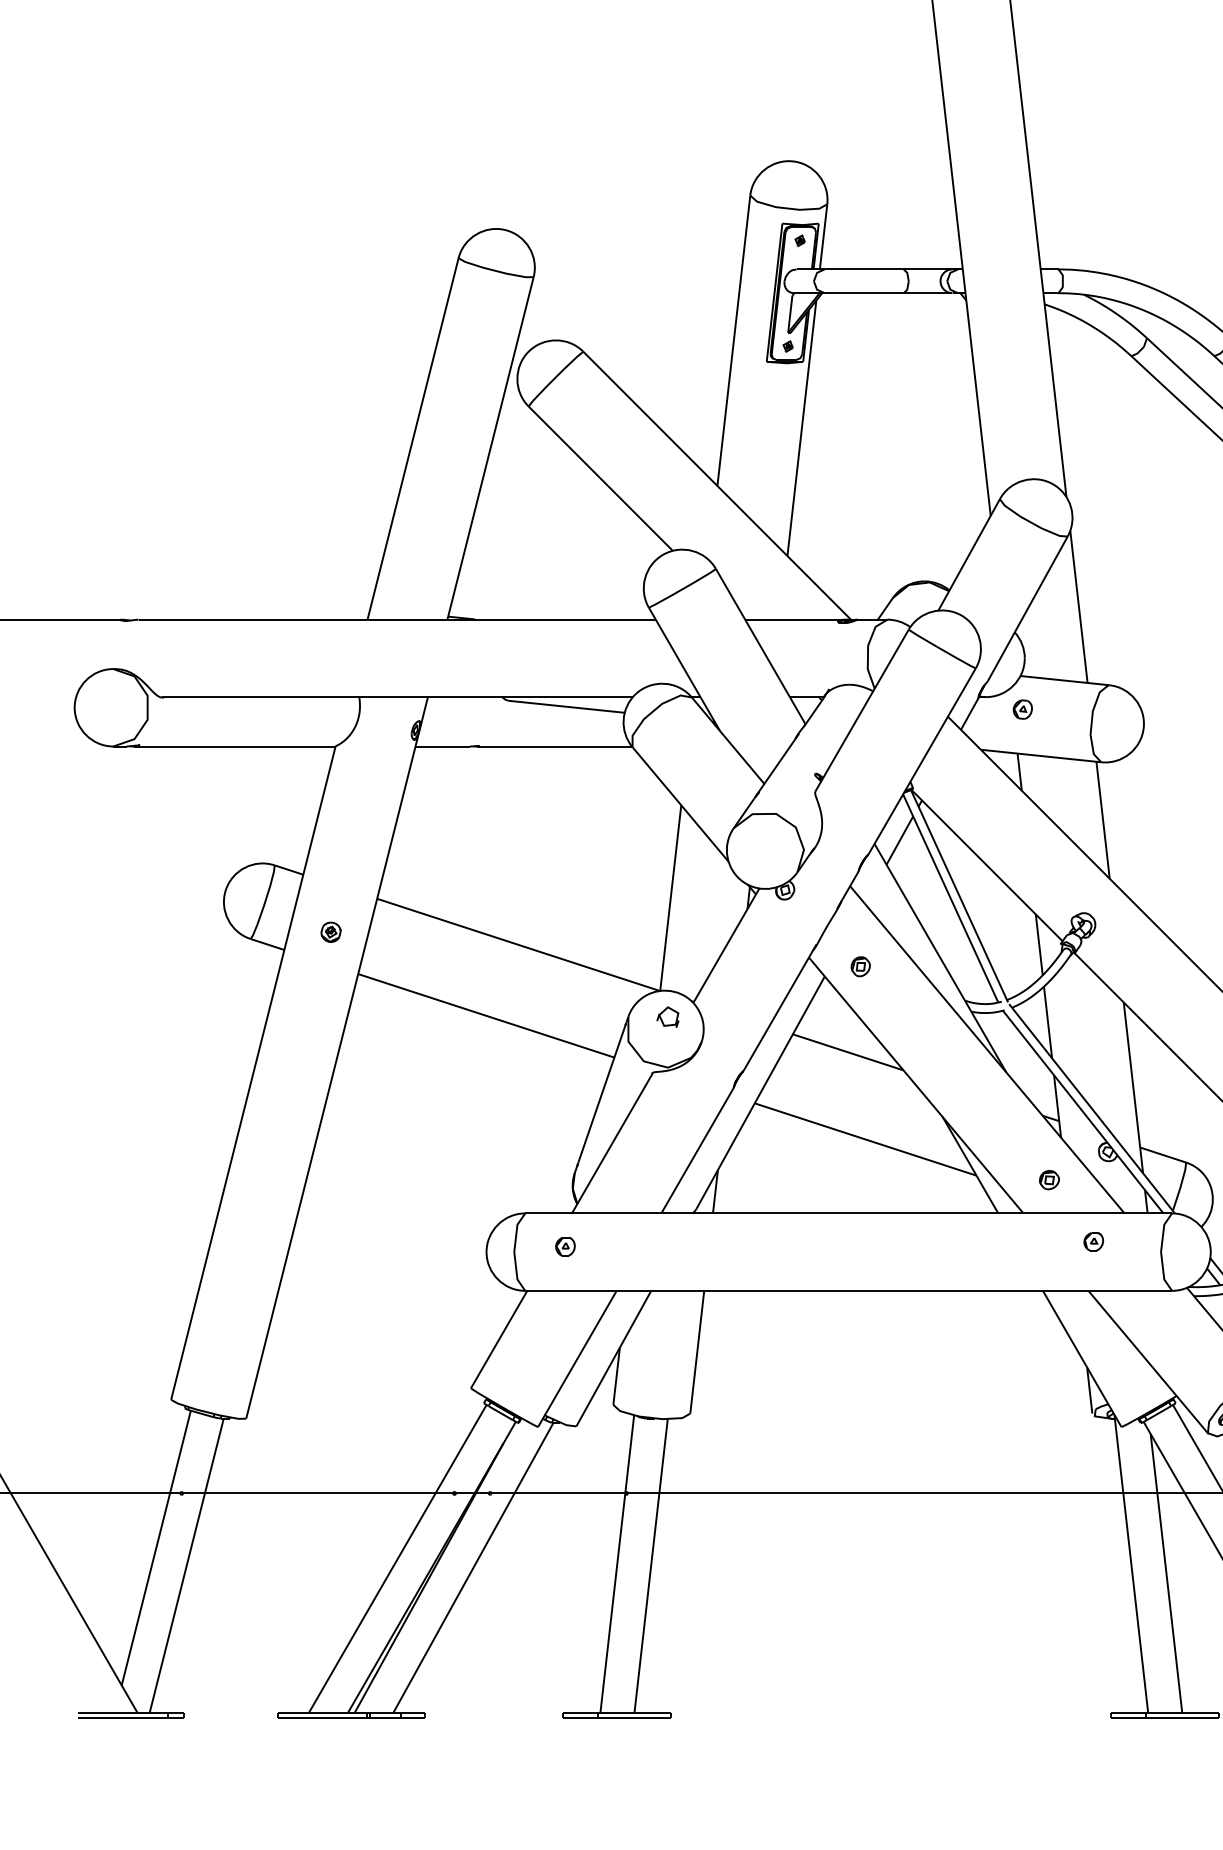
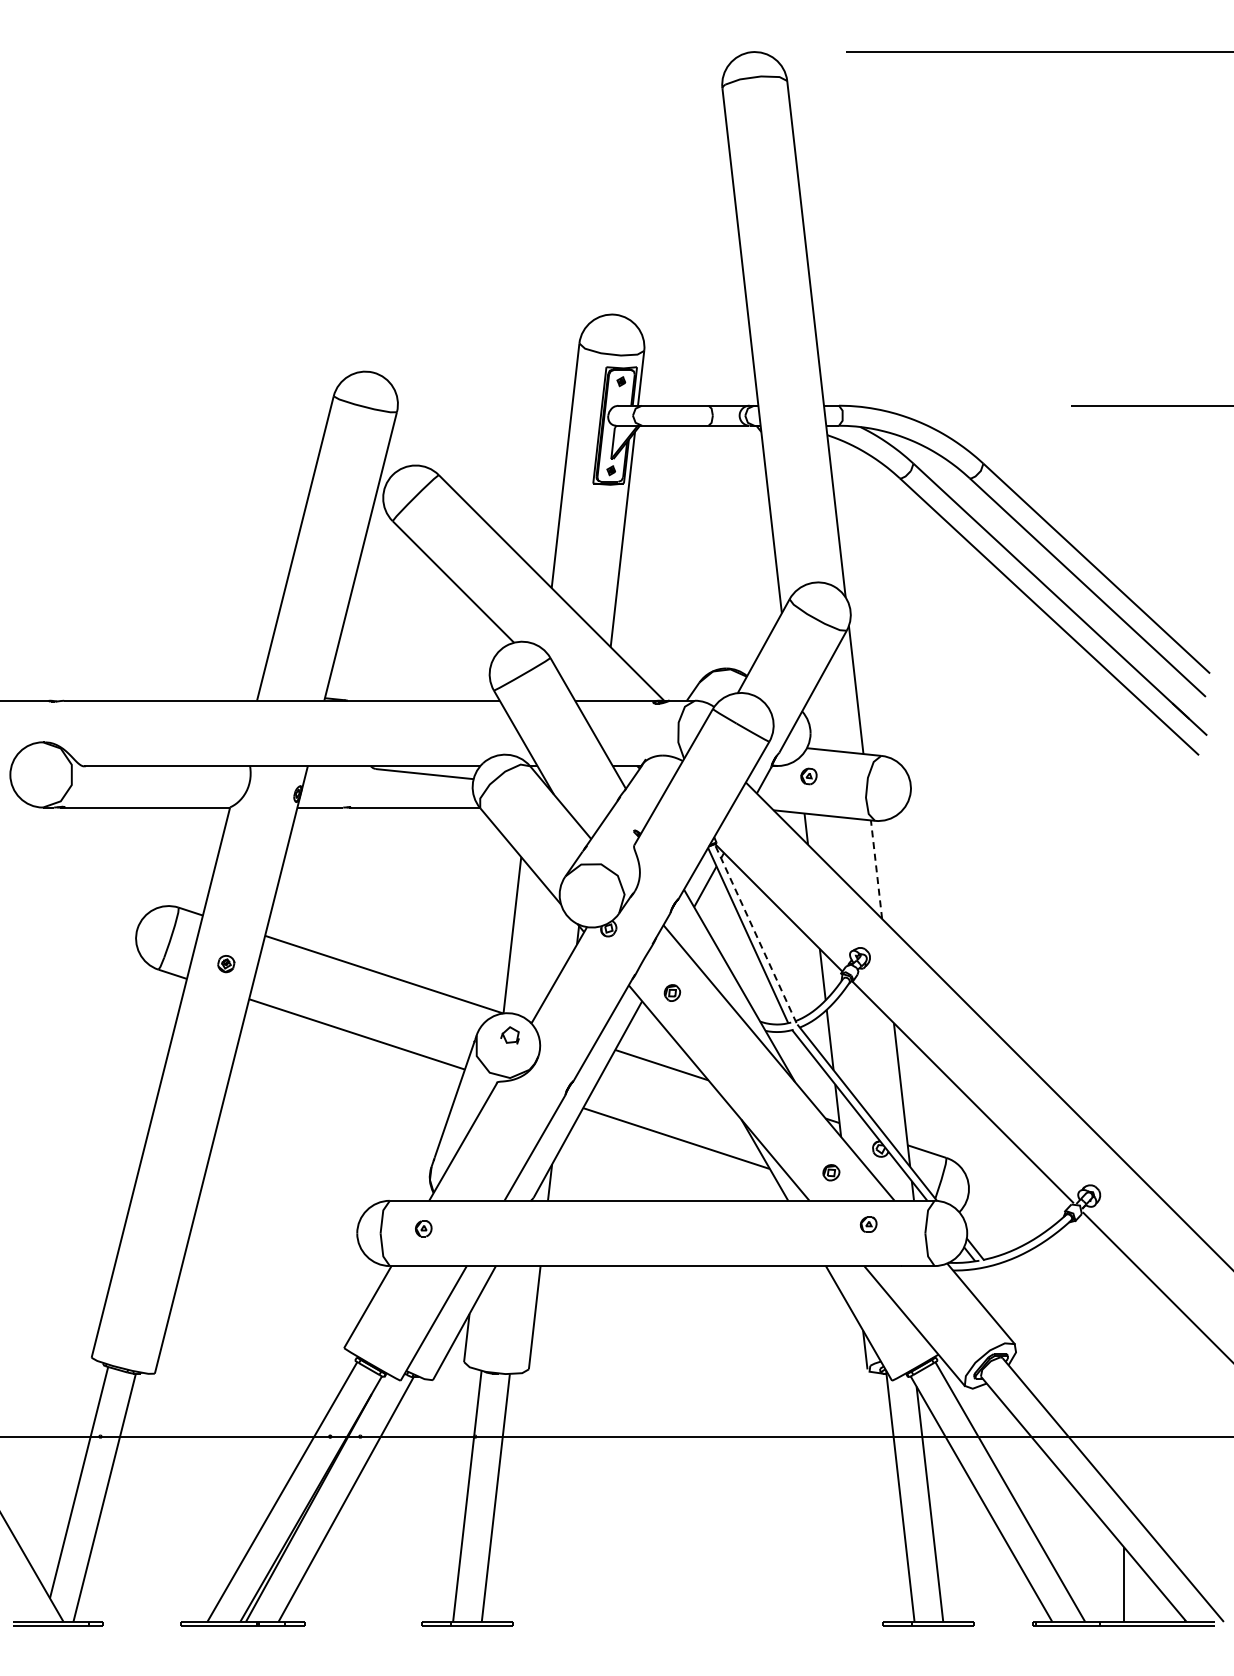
line: (1103, 820) -> (876, 869), solid -> dashed
line: (959, 896) -> (755, 933), solid -> dashed

